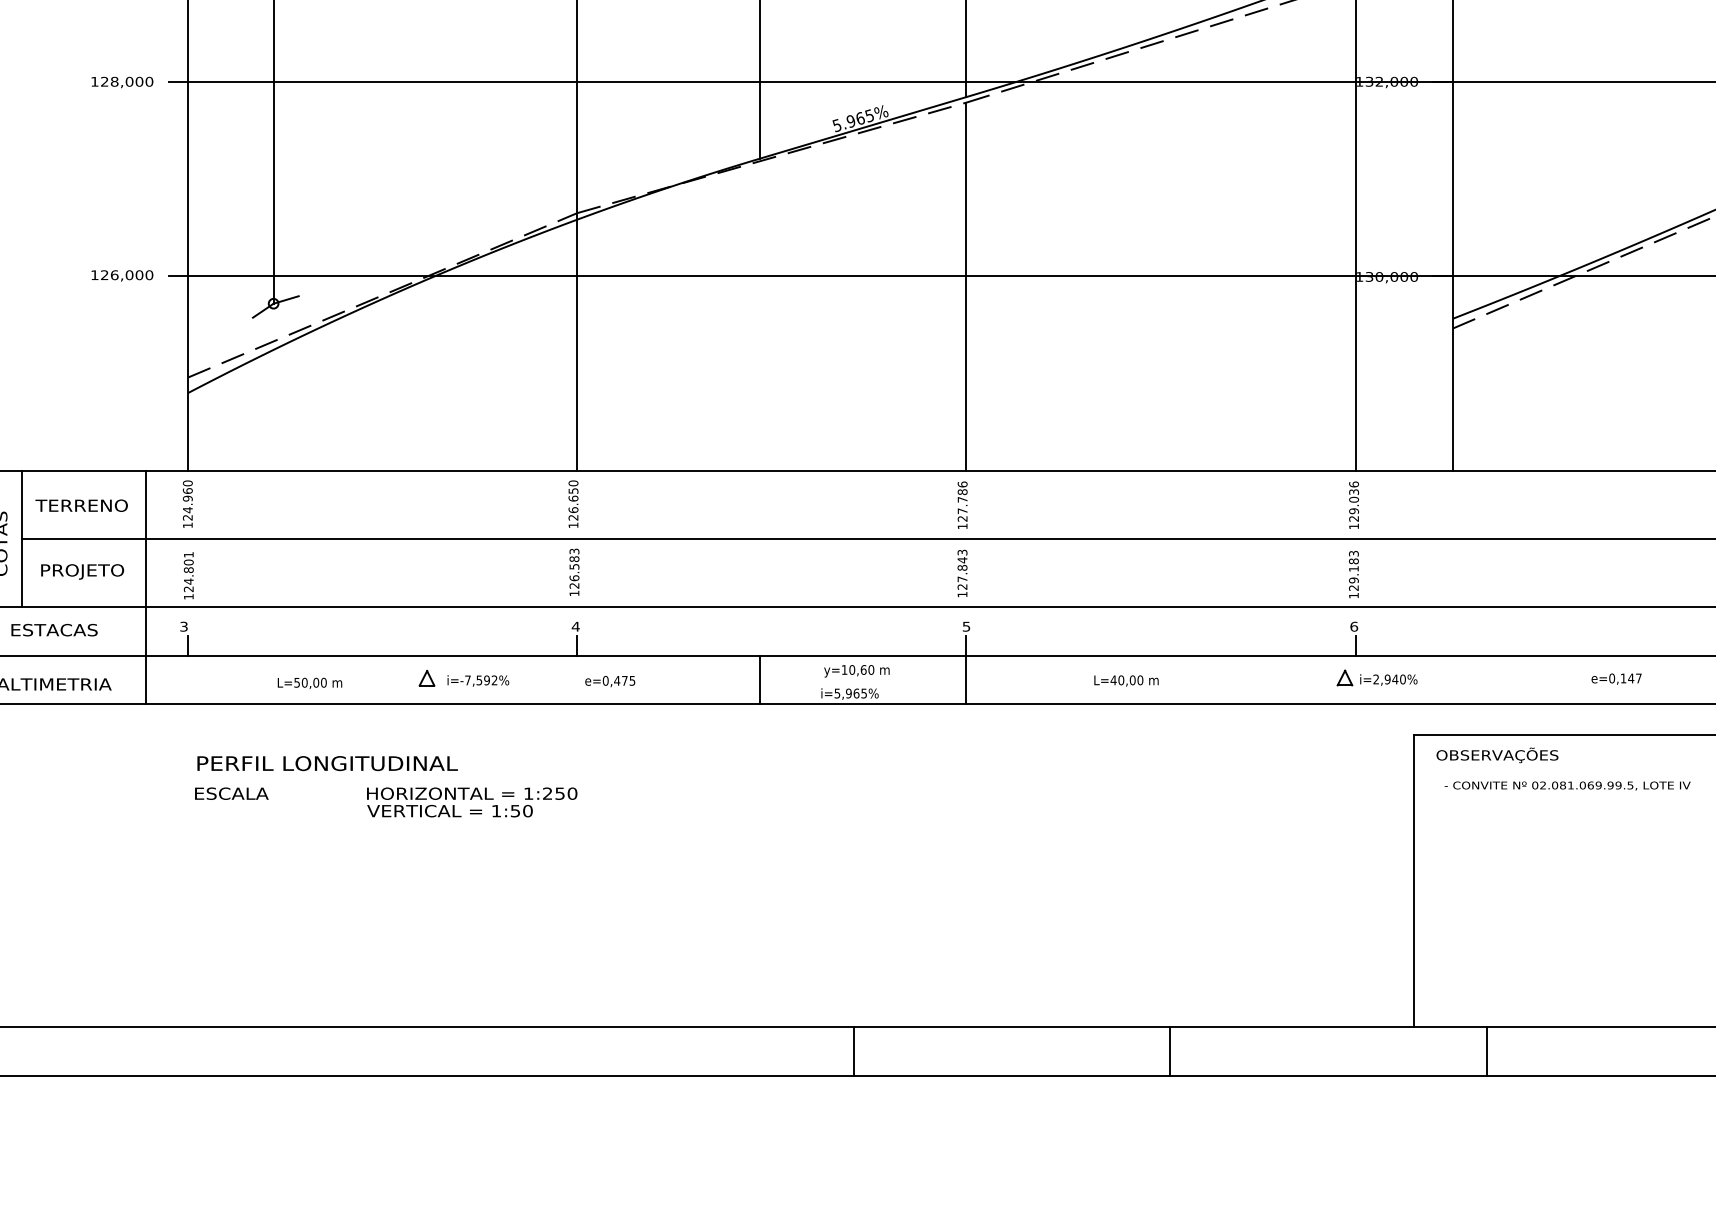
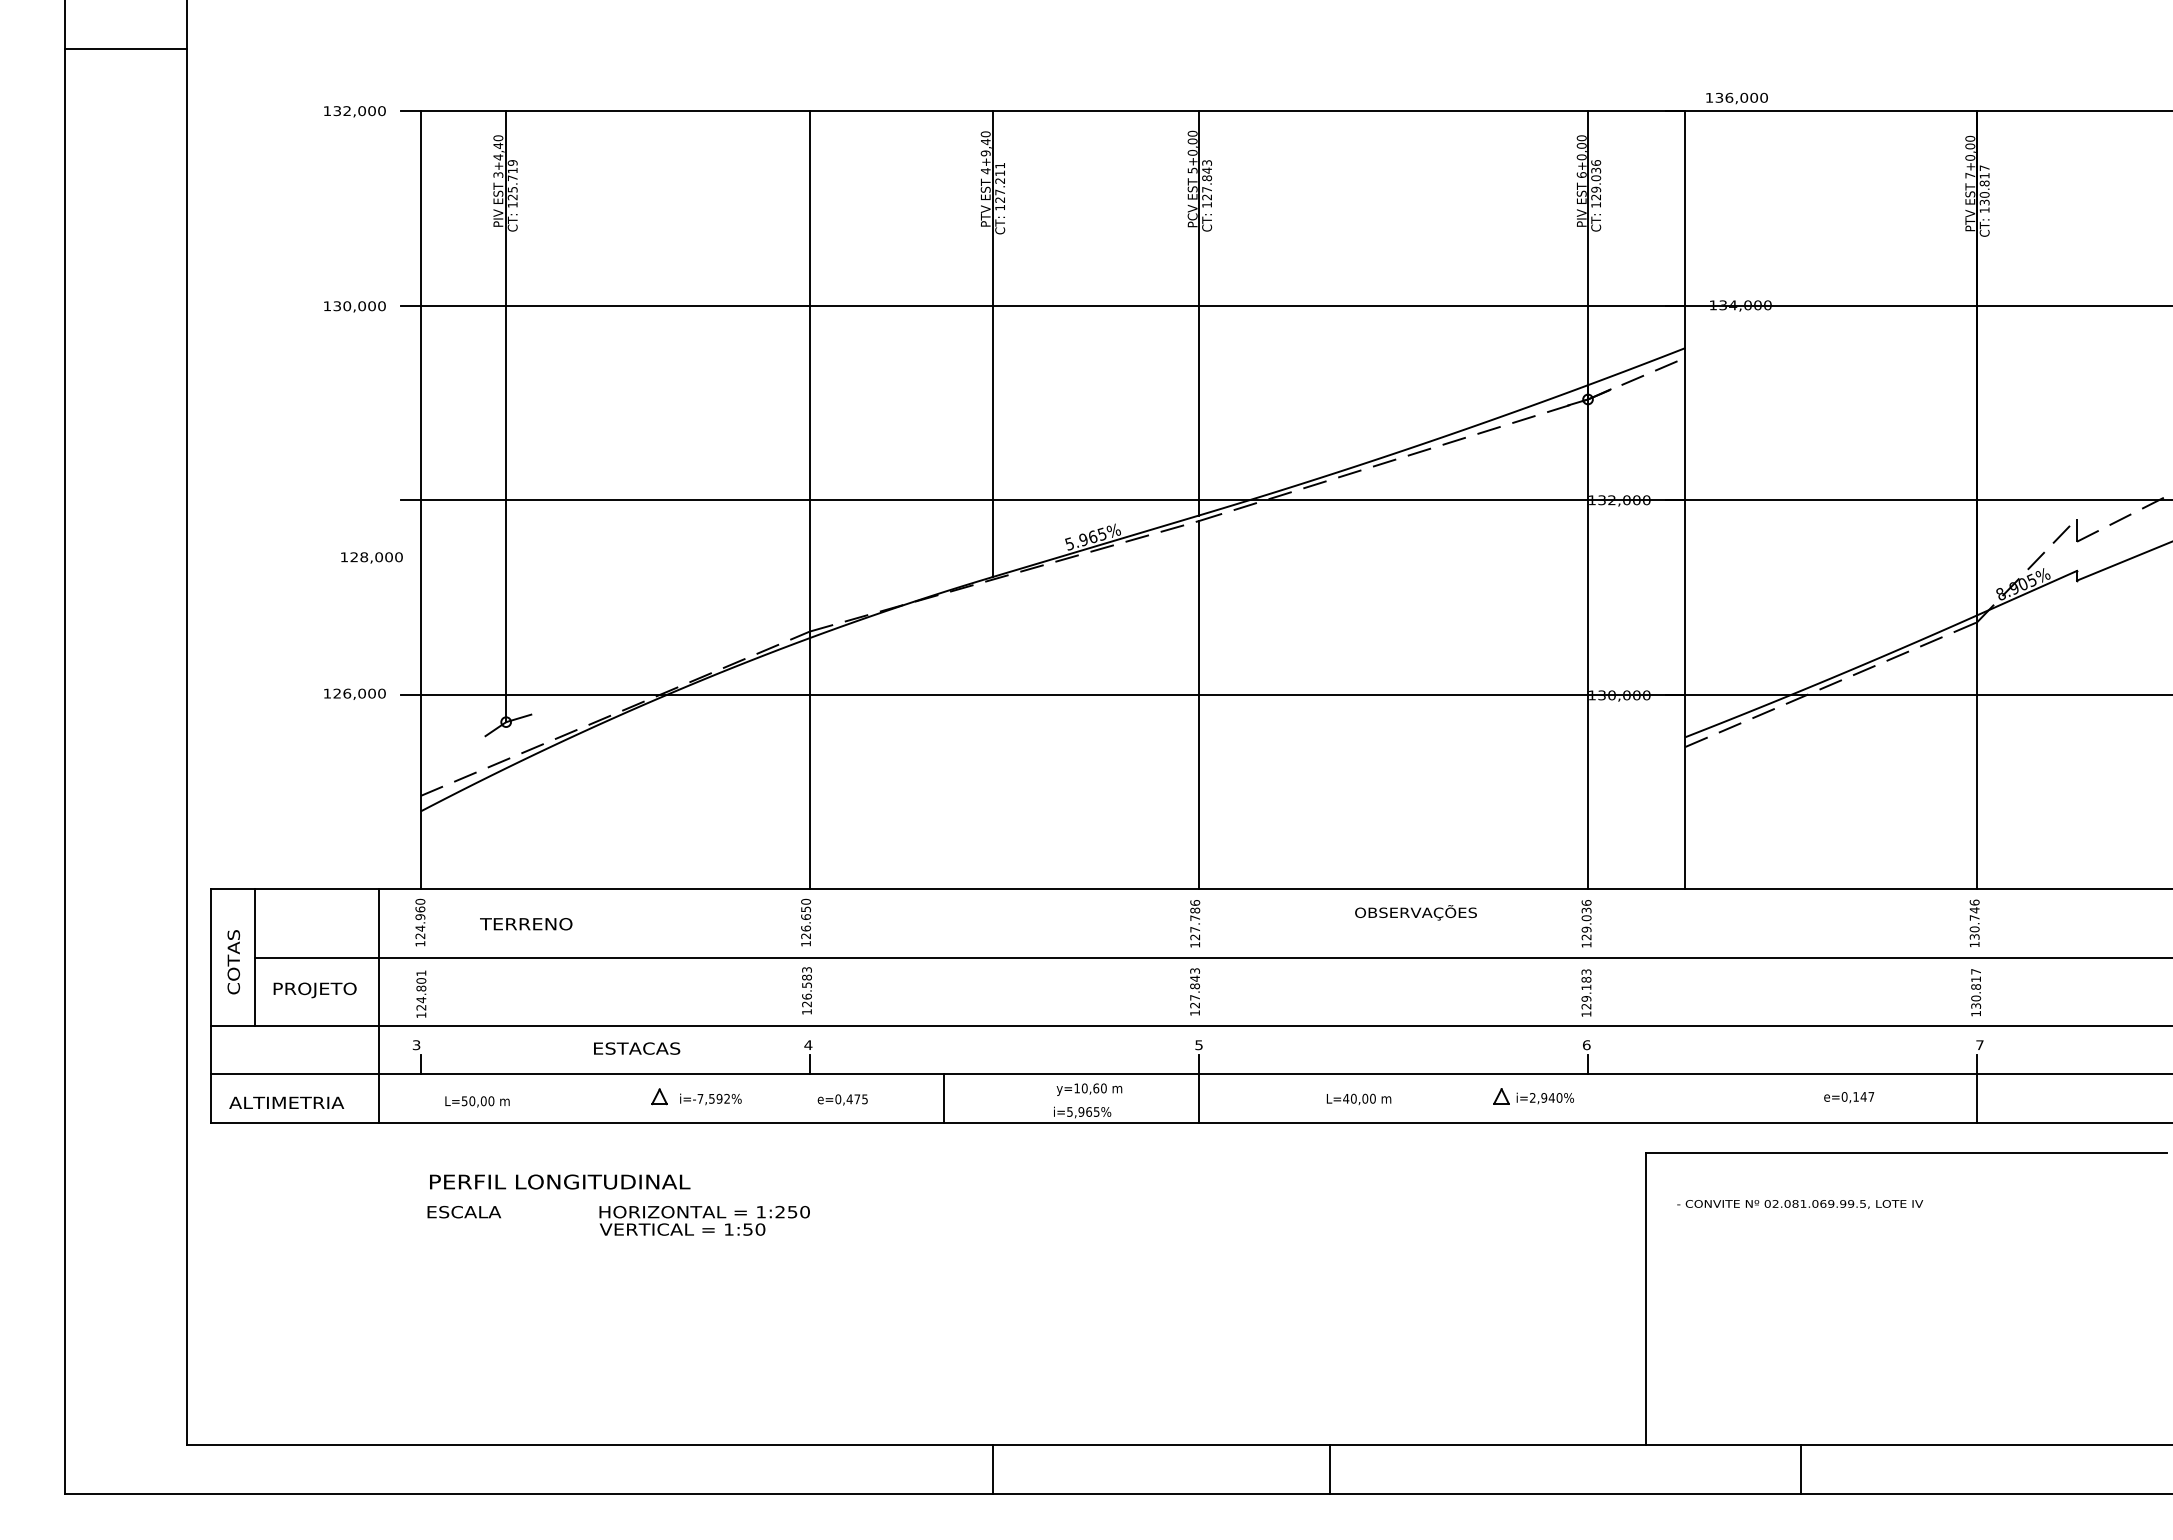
text: (121, 82) -> (371, 557), moved
text: (81, 506) -> (526, 924), moved
text: (54, 630) -> (637, 1048), moved
part: (1376, 678) -> (1533, 1096), moved
line: (759, 680) -> (943, 1098), moved
text: (309, 683) -> (477, 1101), moved
text: (1496, 755) -> (1415, 912), moved
line: (853, 1051) -> (992, 1469), moved
line: (1169, 1051) -> (1329, 1469), moved
line: (1486, 1051) -> (1801, 1469), moved

